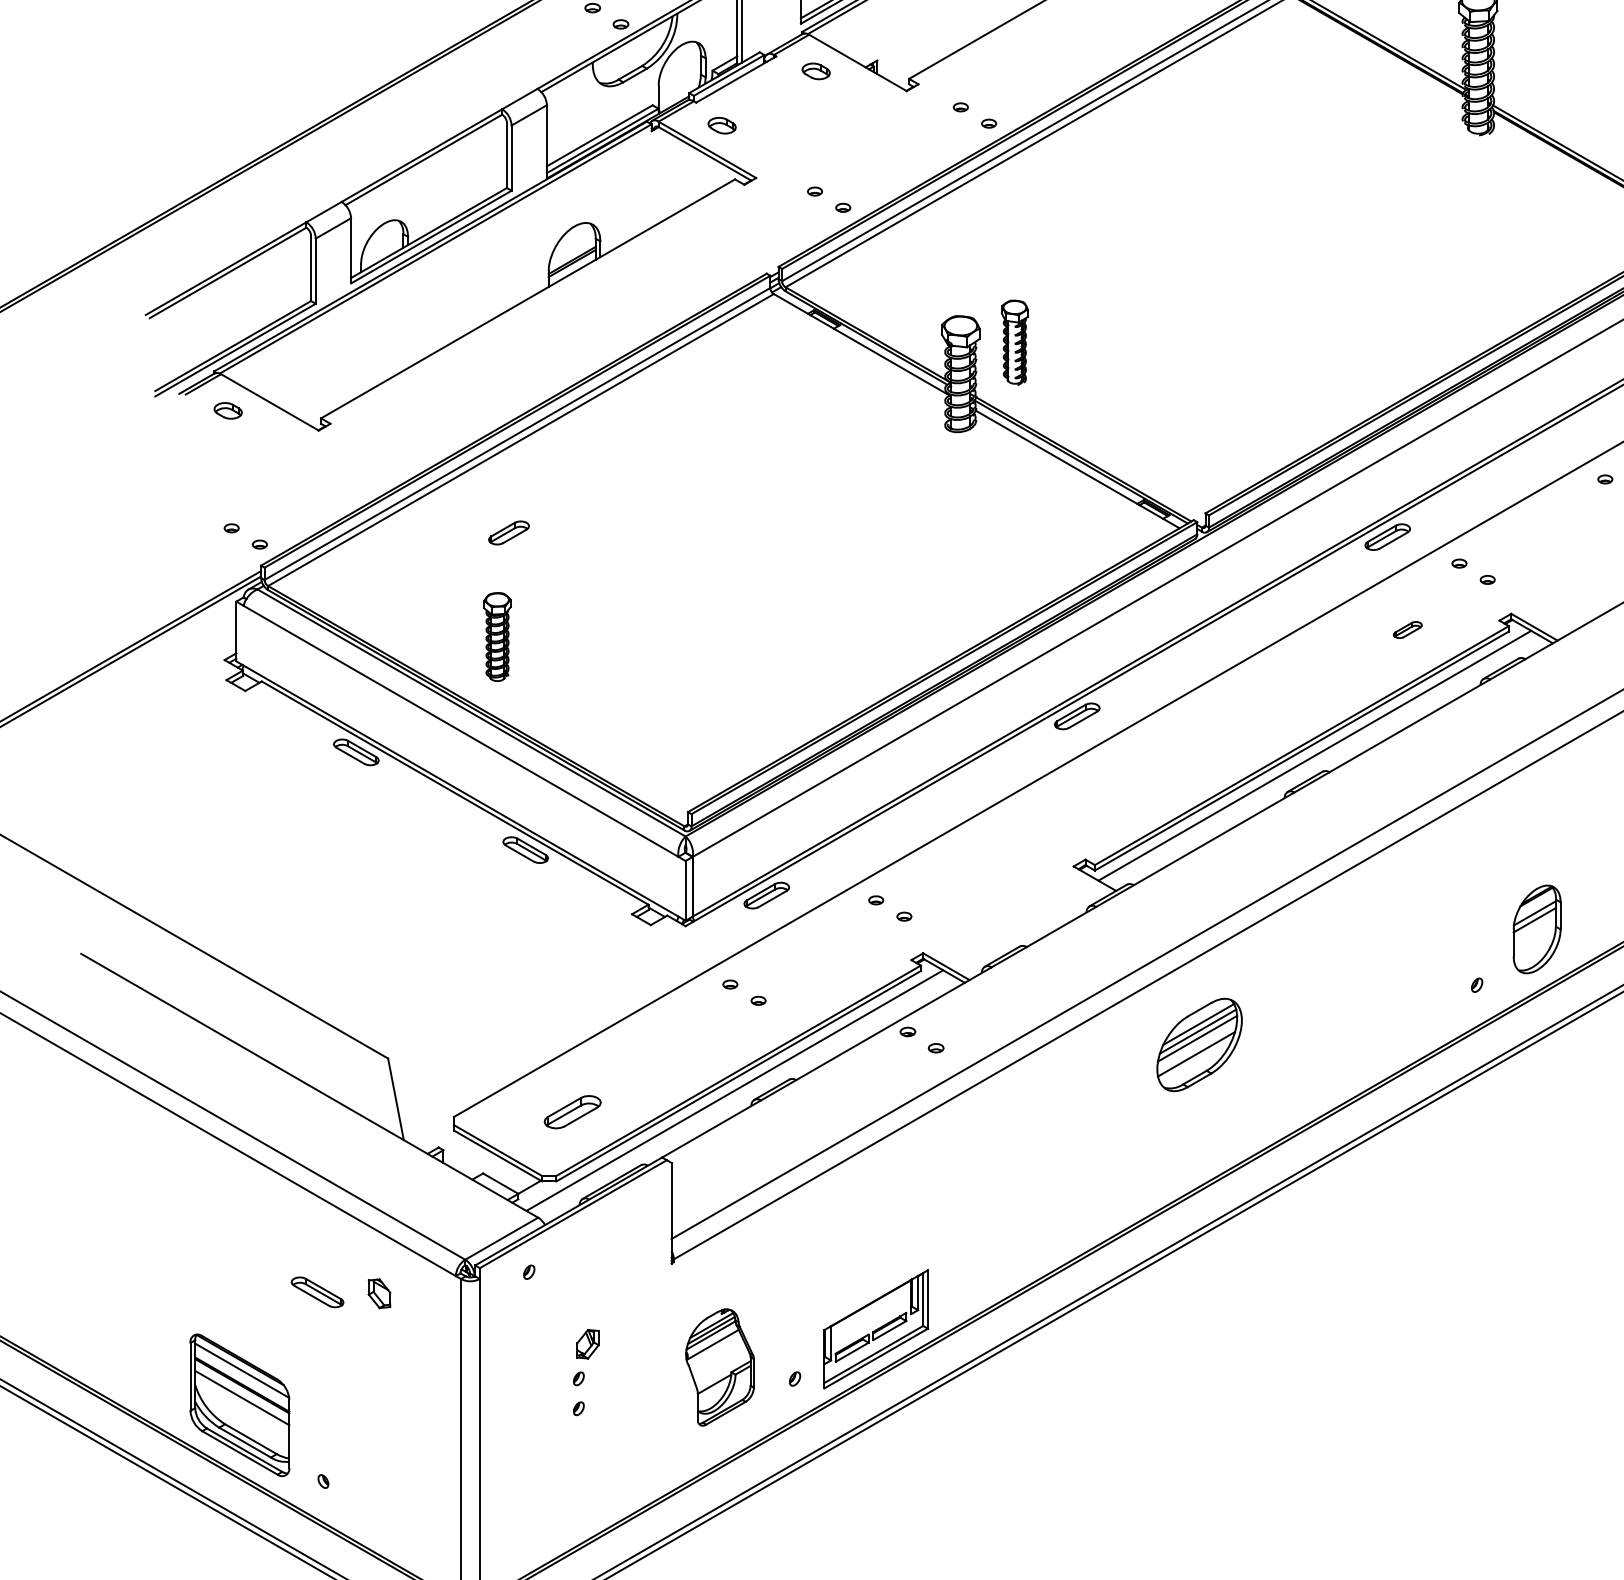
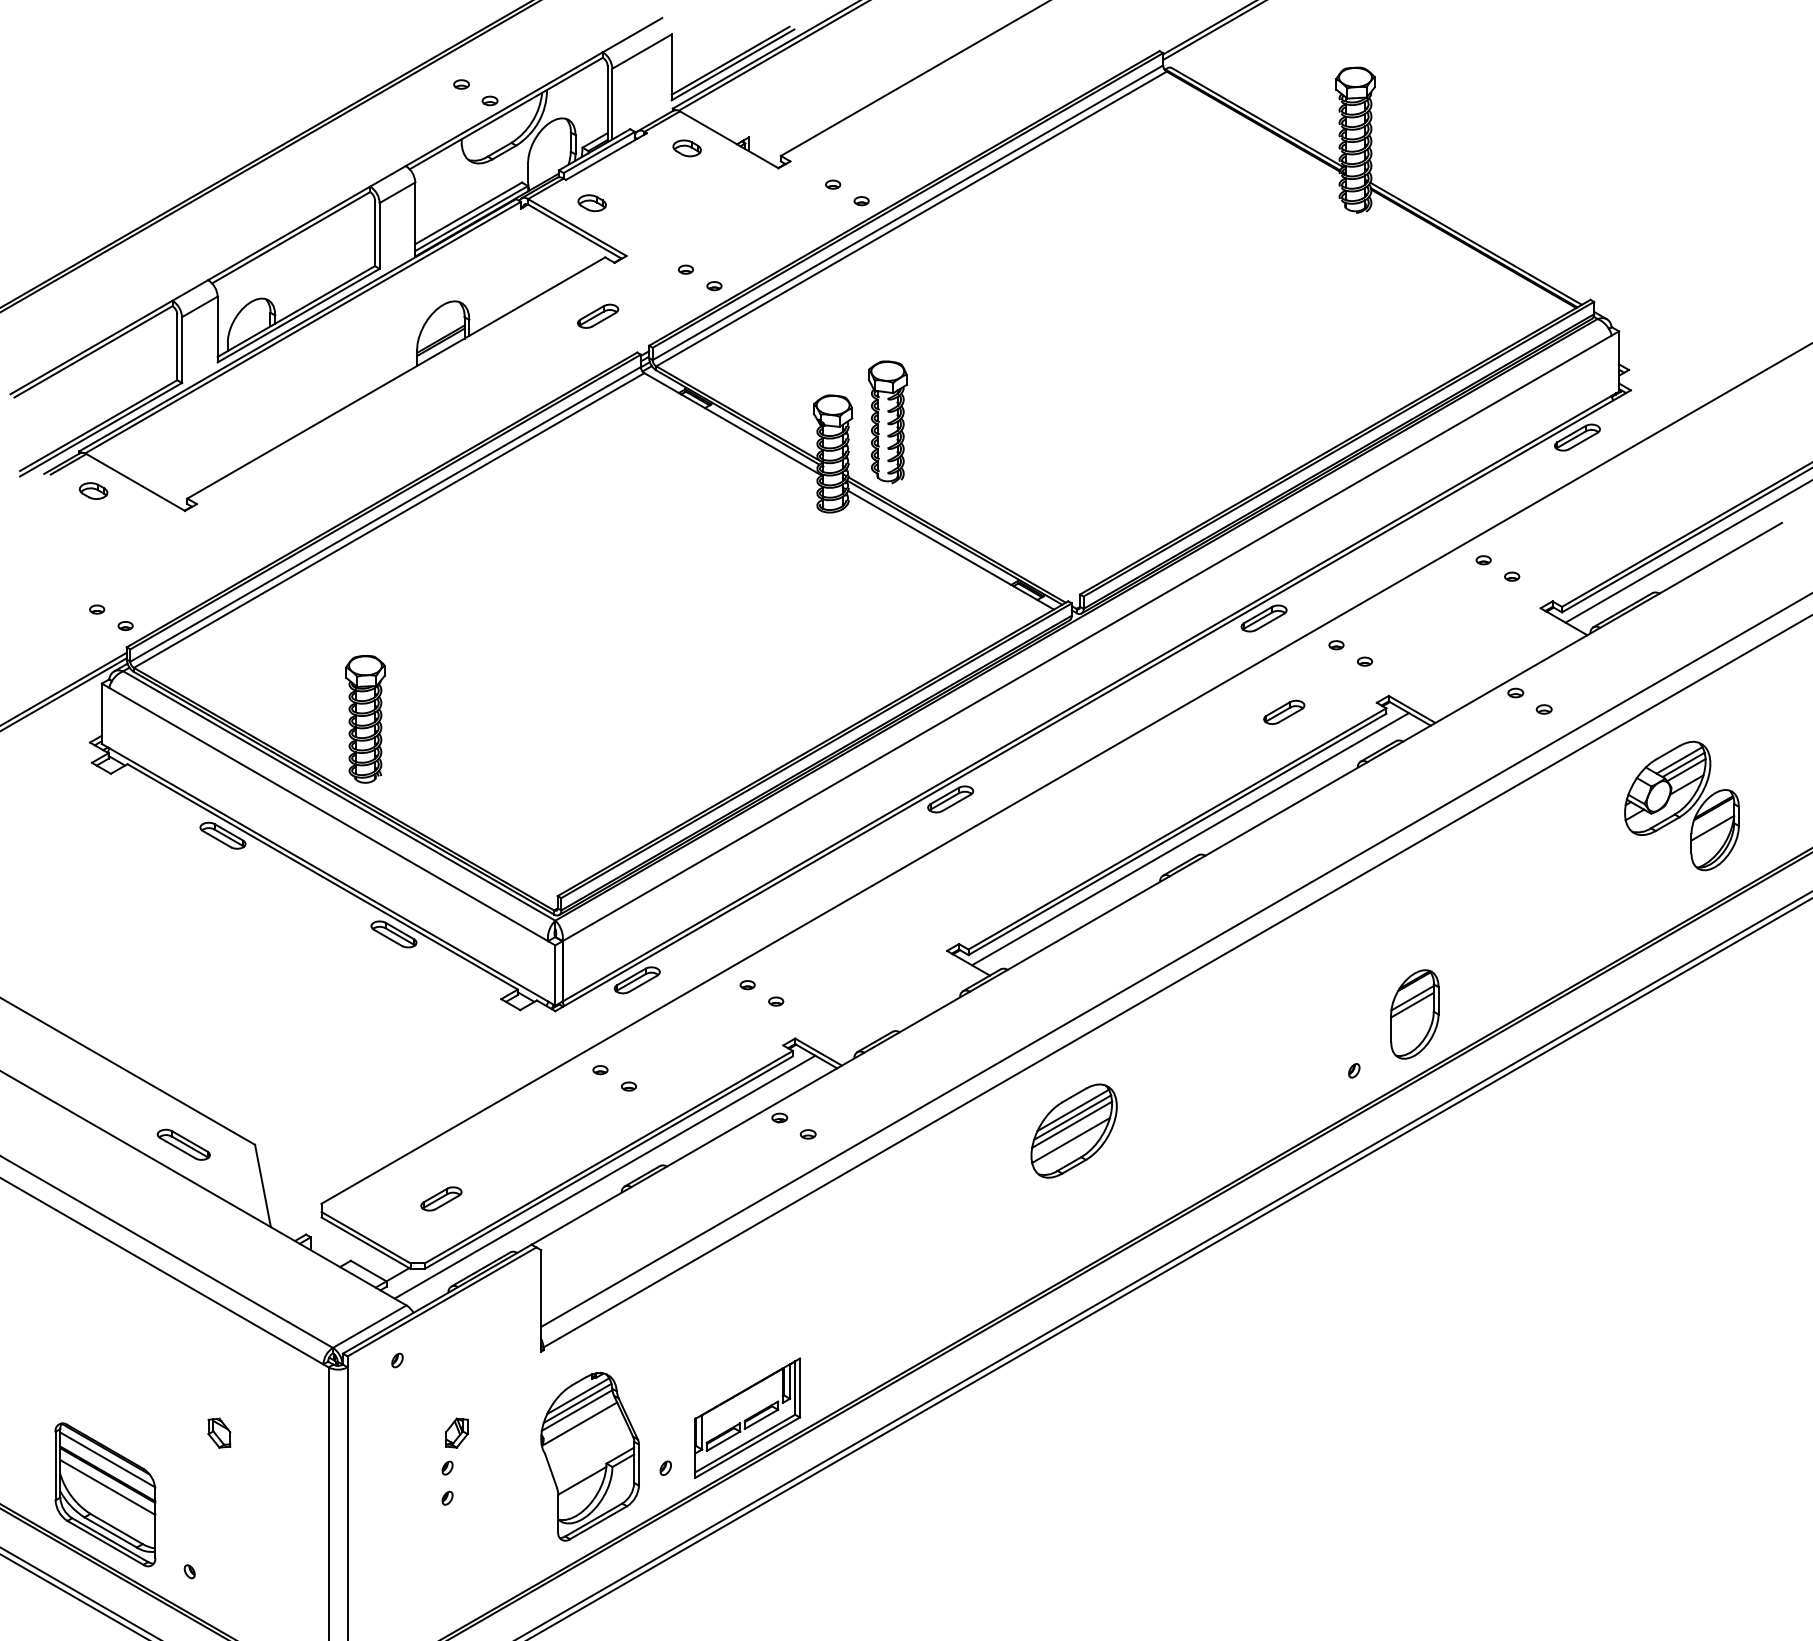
part: (1014, 342) -> (887, 422), size x1.43
part: (509, 532) -> (598, 315), moved
part: (1407, 629) -> (1284, 711), size x1.43
part: (497, 637) -> (365, 719), size x1.43
part: (572, 1111) -> (441, 1198), size x0.71
part: (317, 1292) -> (183, 1144), moved
part: (379, 1293) -> (219, 1432), moved
part: (719, 1367) -> (589, 1456), size x1.43

